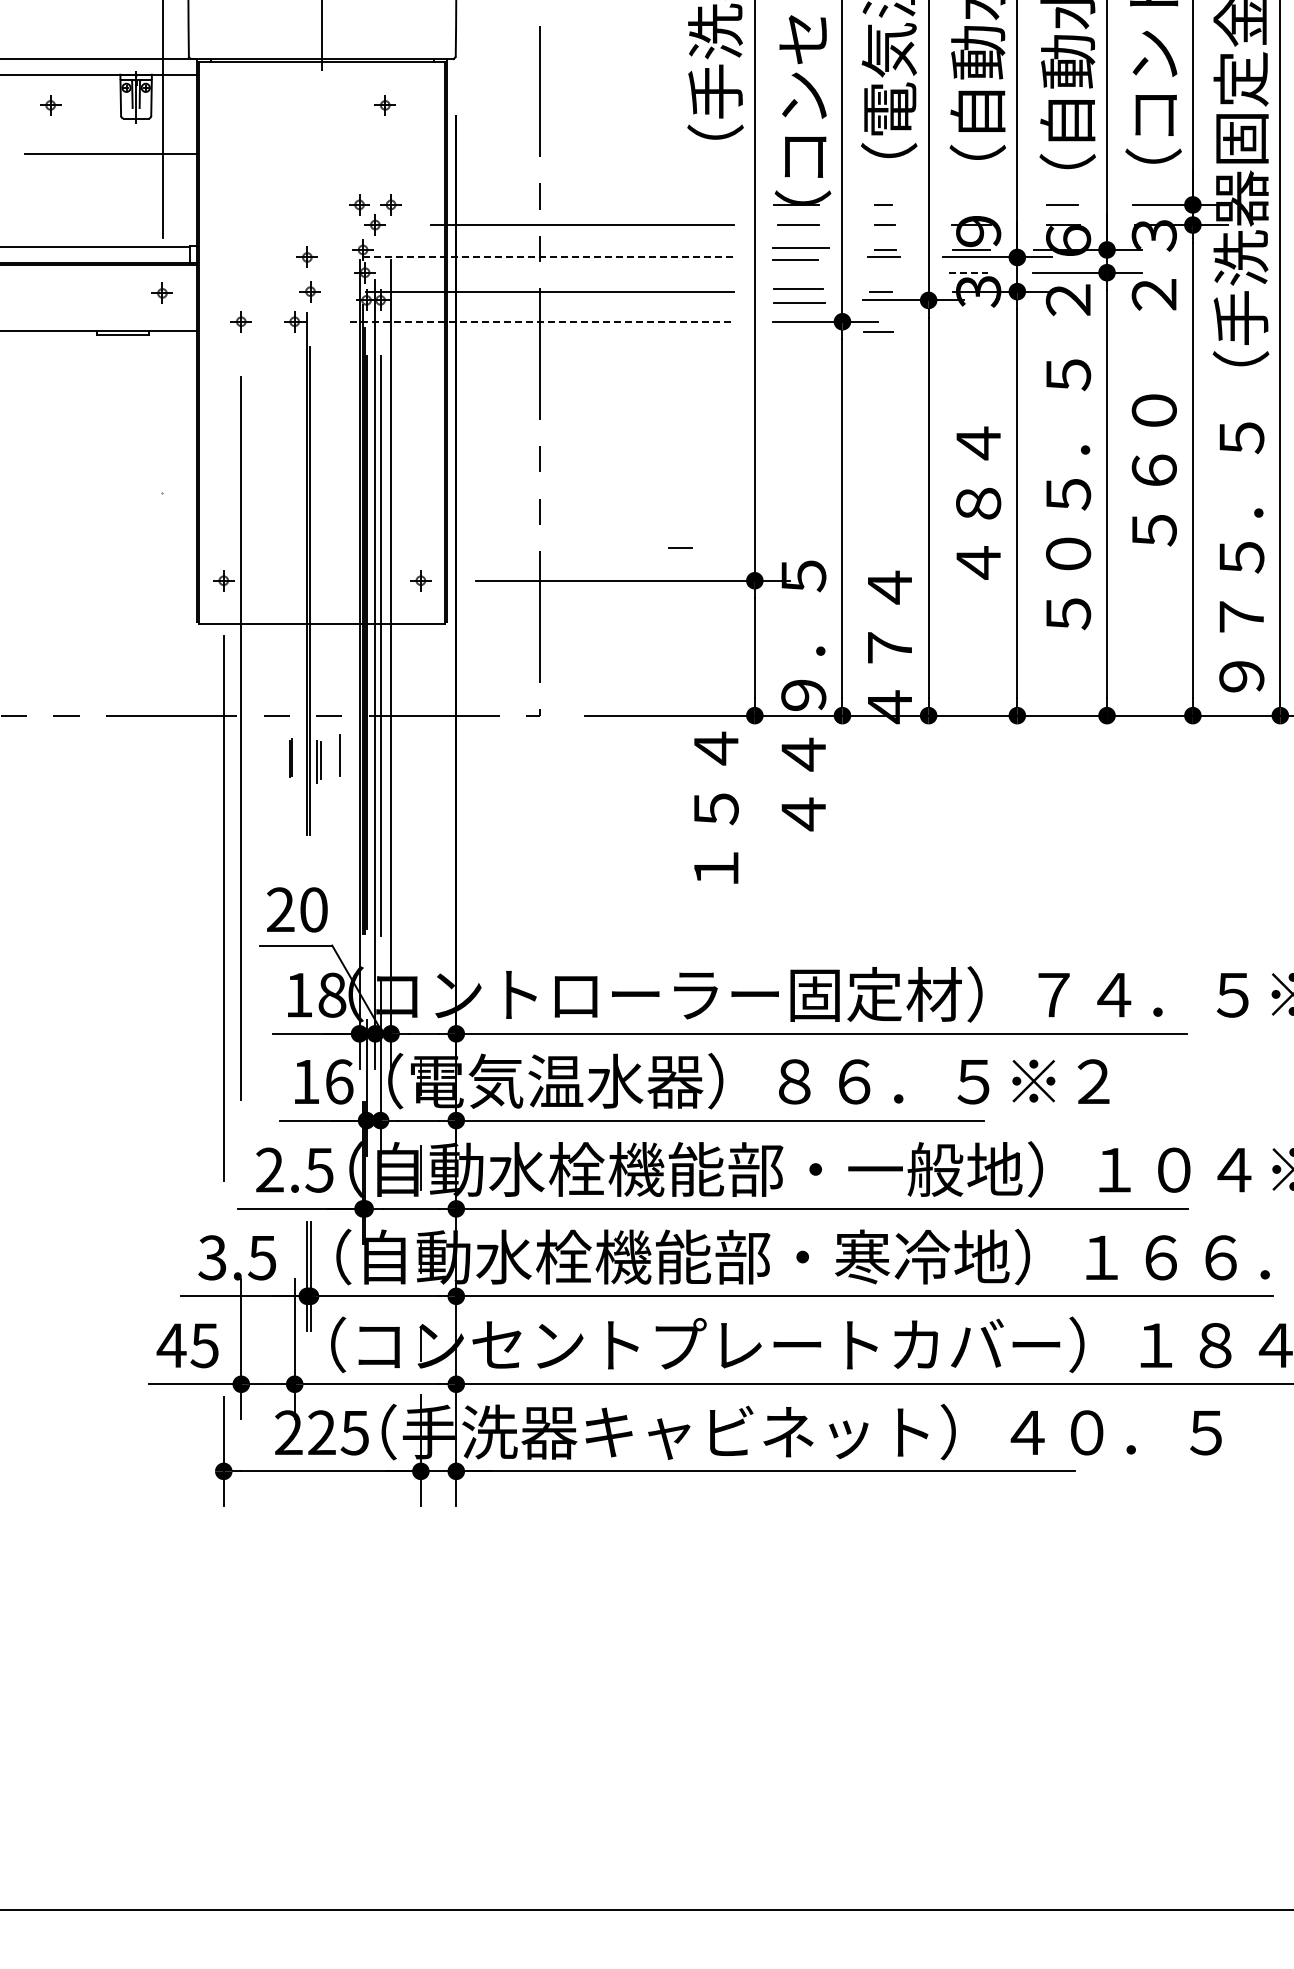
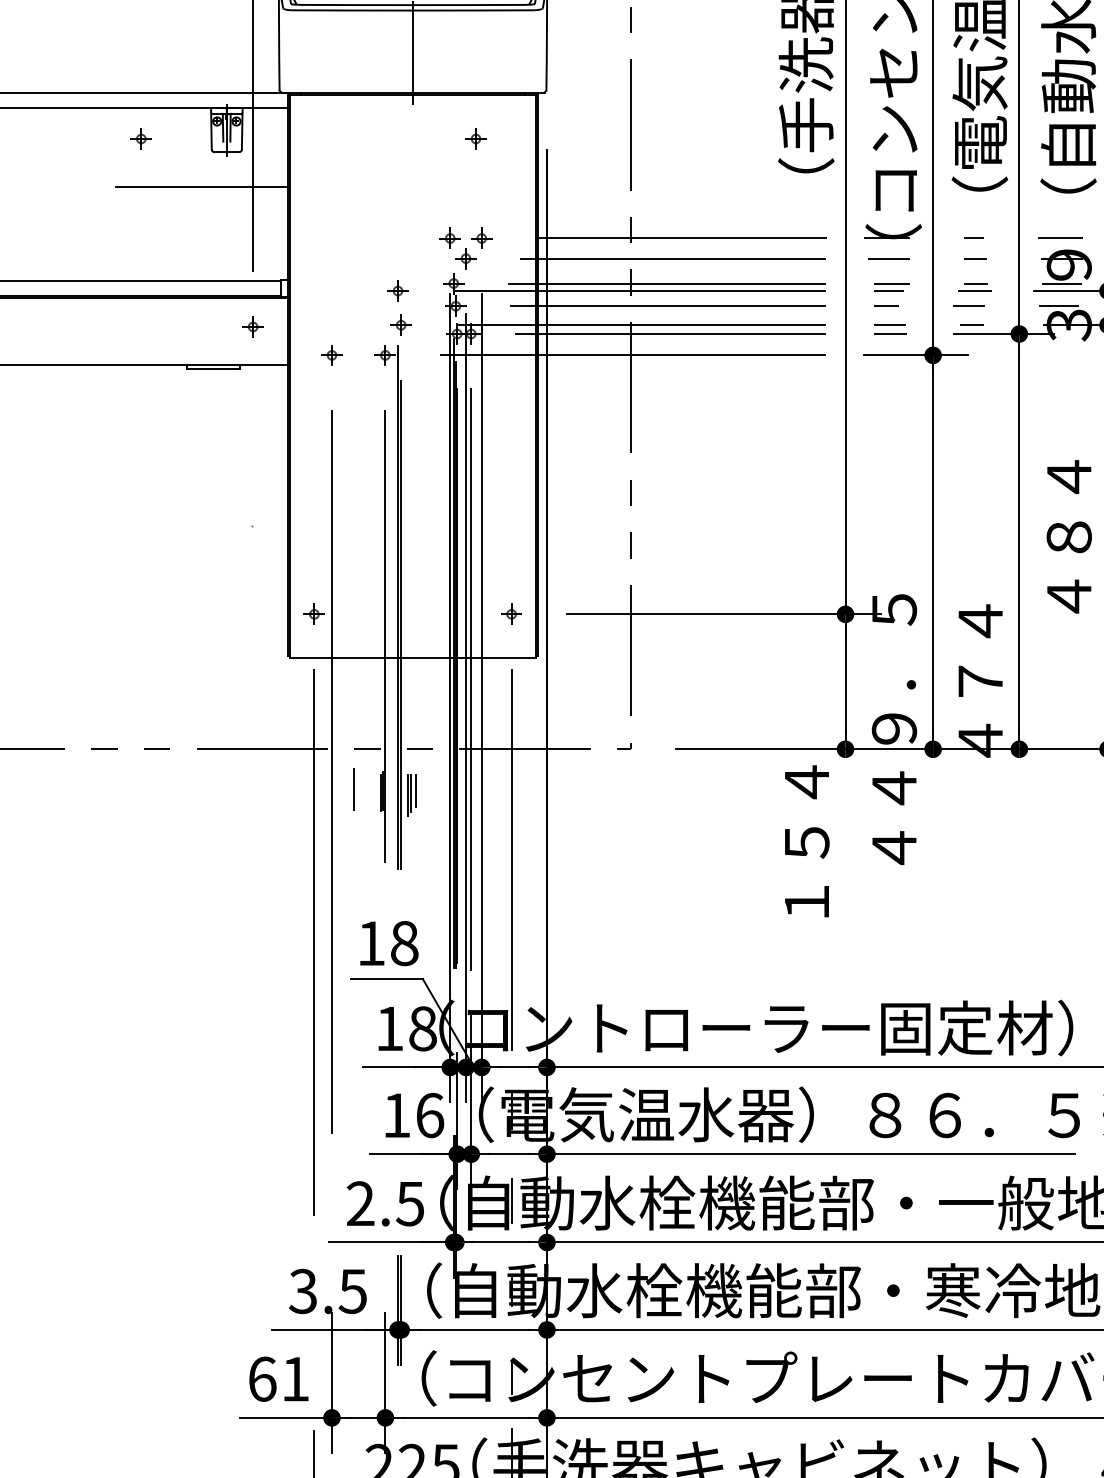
line: (590, 204) -> (681, 238), added
line: (969, 204) -> (1060, 238), added
line: (576, 249) -> (667, 283), added
part: (801, 253) -> (892, 287), size x0.62
line: (548, 257) -> (639, 291), dashed -> solid
line: (577, 272) -> (668, 306), added
line: (969, 272) -> (1060, 306), dashed -> solid
part: (799, 295) -> (890, 329), size x0.62
line: (579, 300) -> (670, 334), added
line: (542, 321) -> (633, 355), dashed -> solid
line: (878, 331) -> (969, 306), moved
line: (680, 547) -> (886, 306), moved
line: (294, 602) -> (385, 636), added
line: (339, 755) -> (354, 789), moved
line: (324, 757) -> (415, 791), added
line: (420, 826) -> (511, 860), added
text: (297, 909) -> (388, 943), 20 -> 18
text: (187, 1345) -> (278, 1379), 45 -> 61

